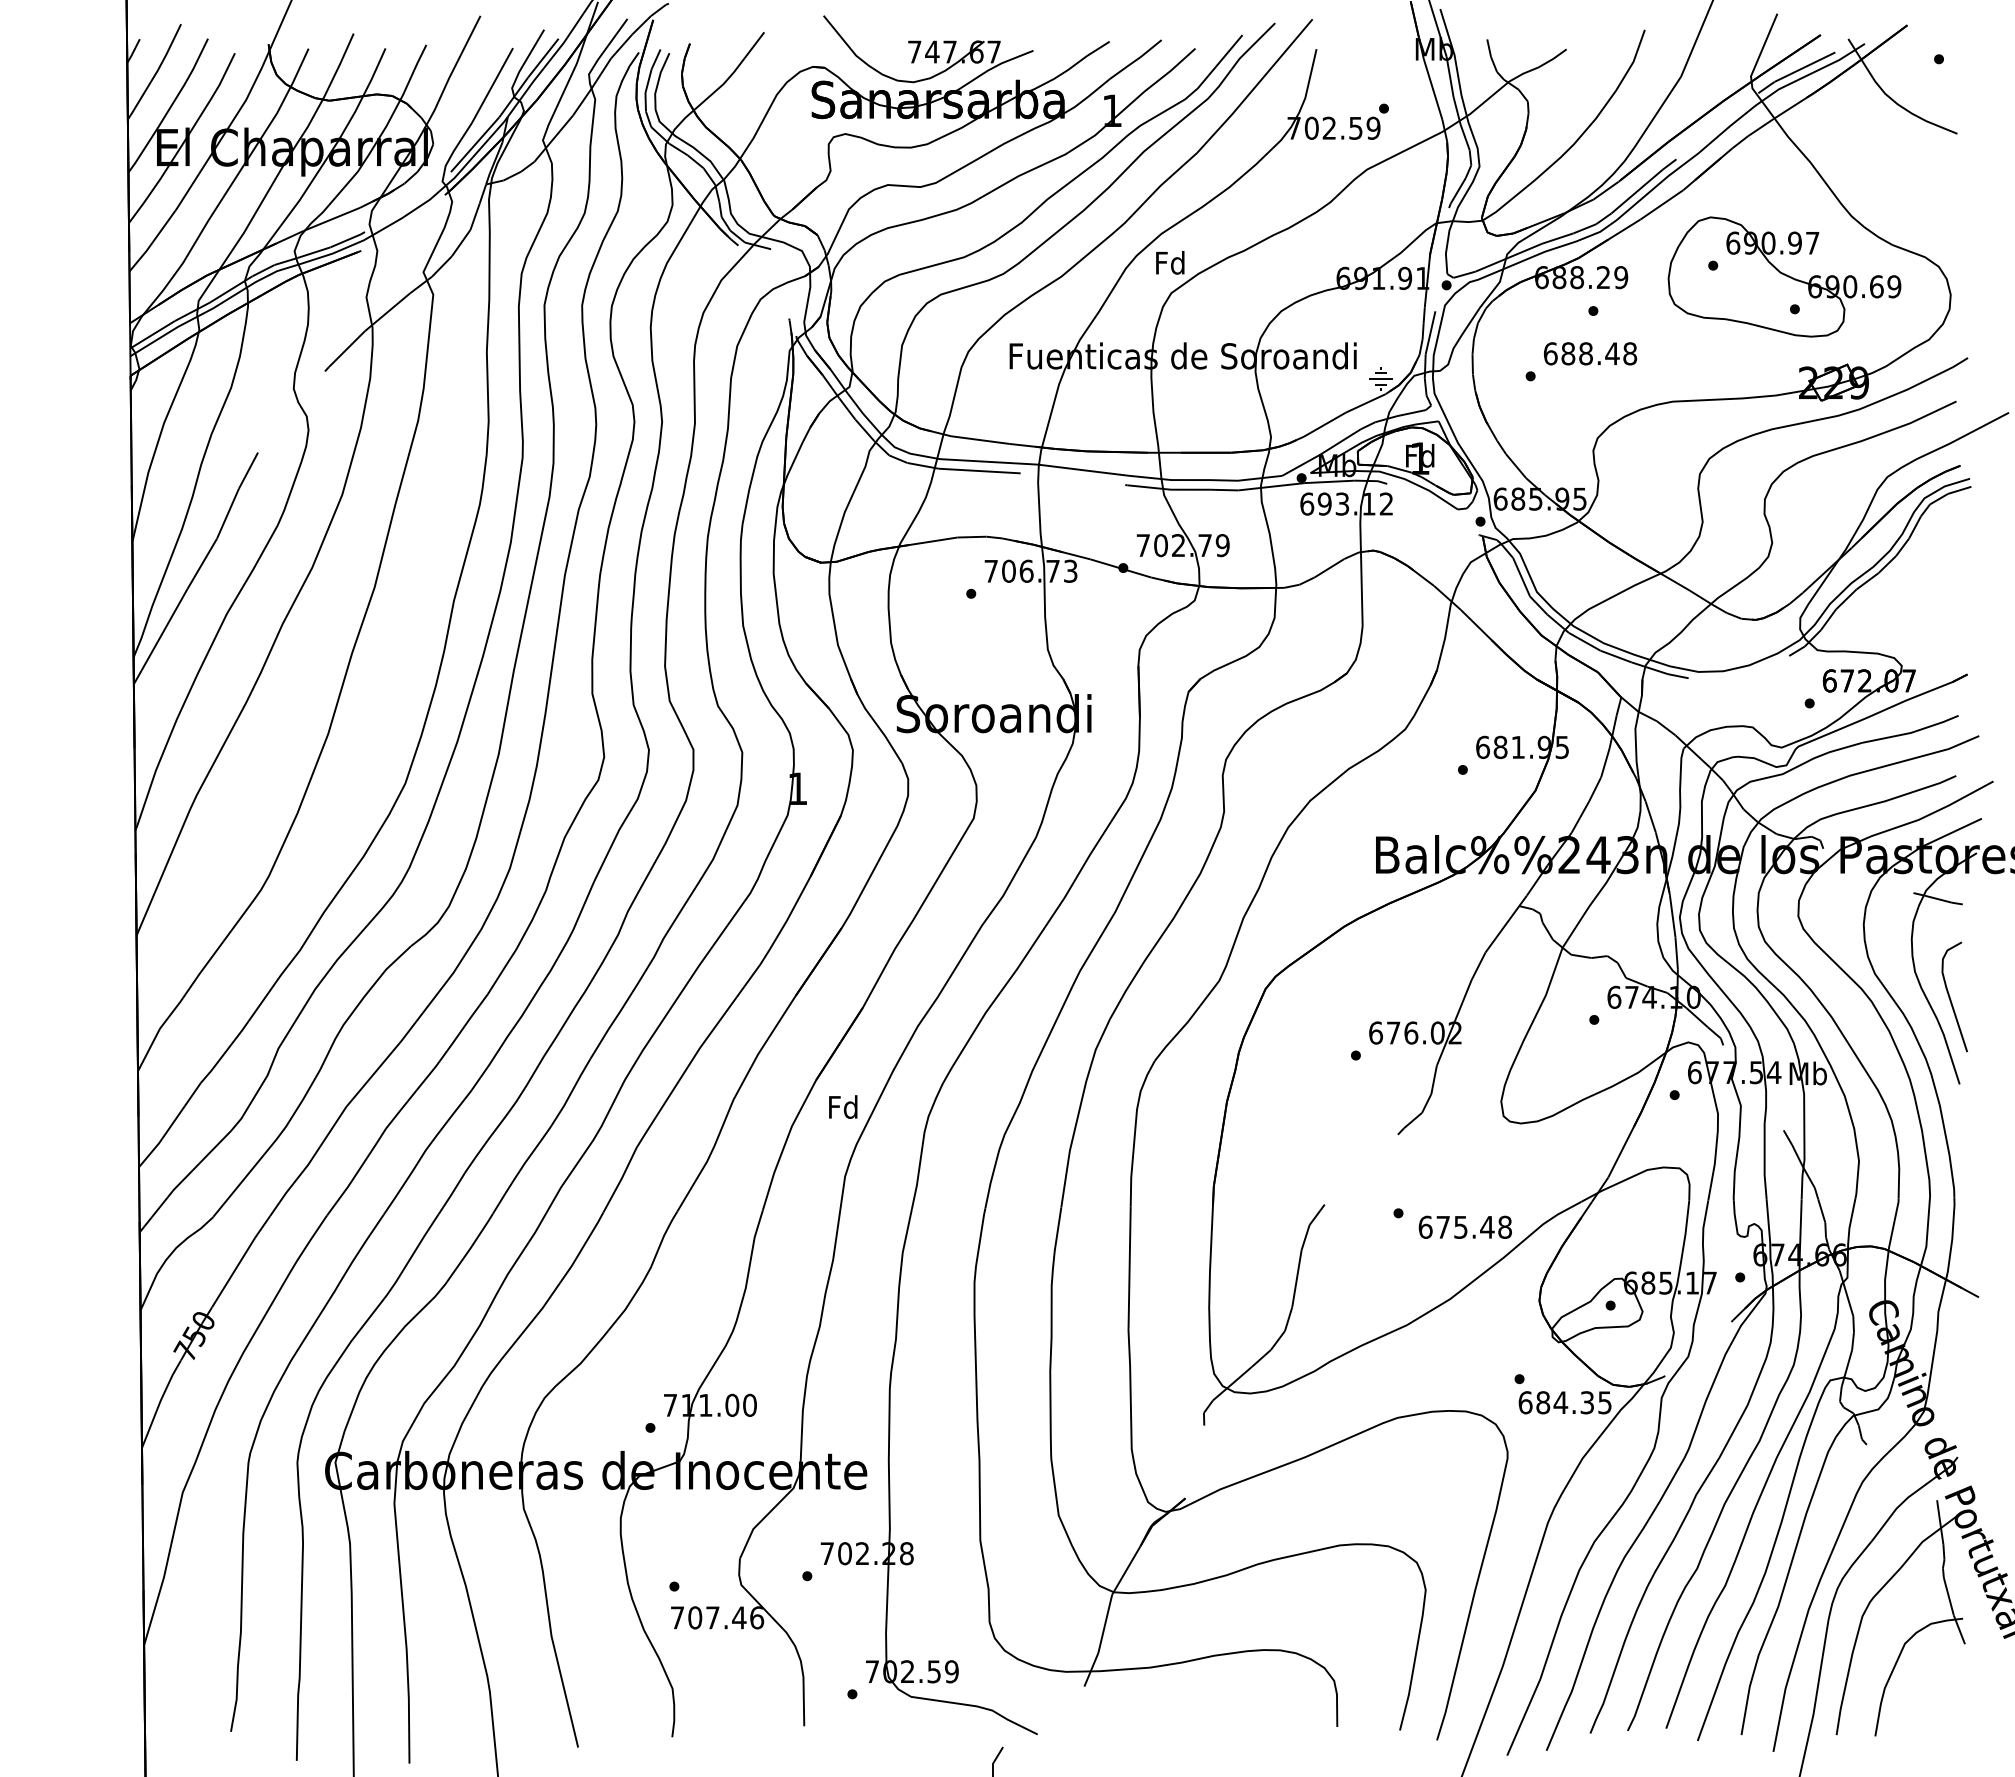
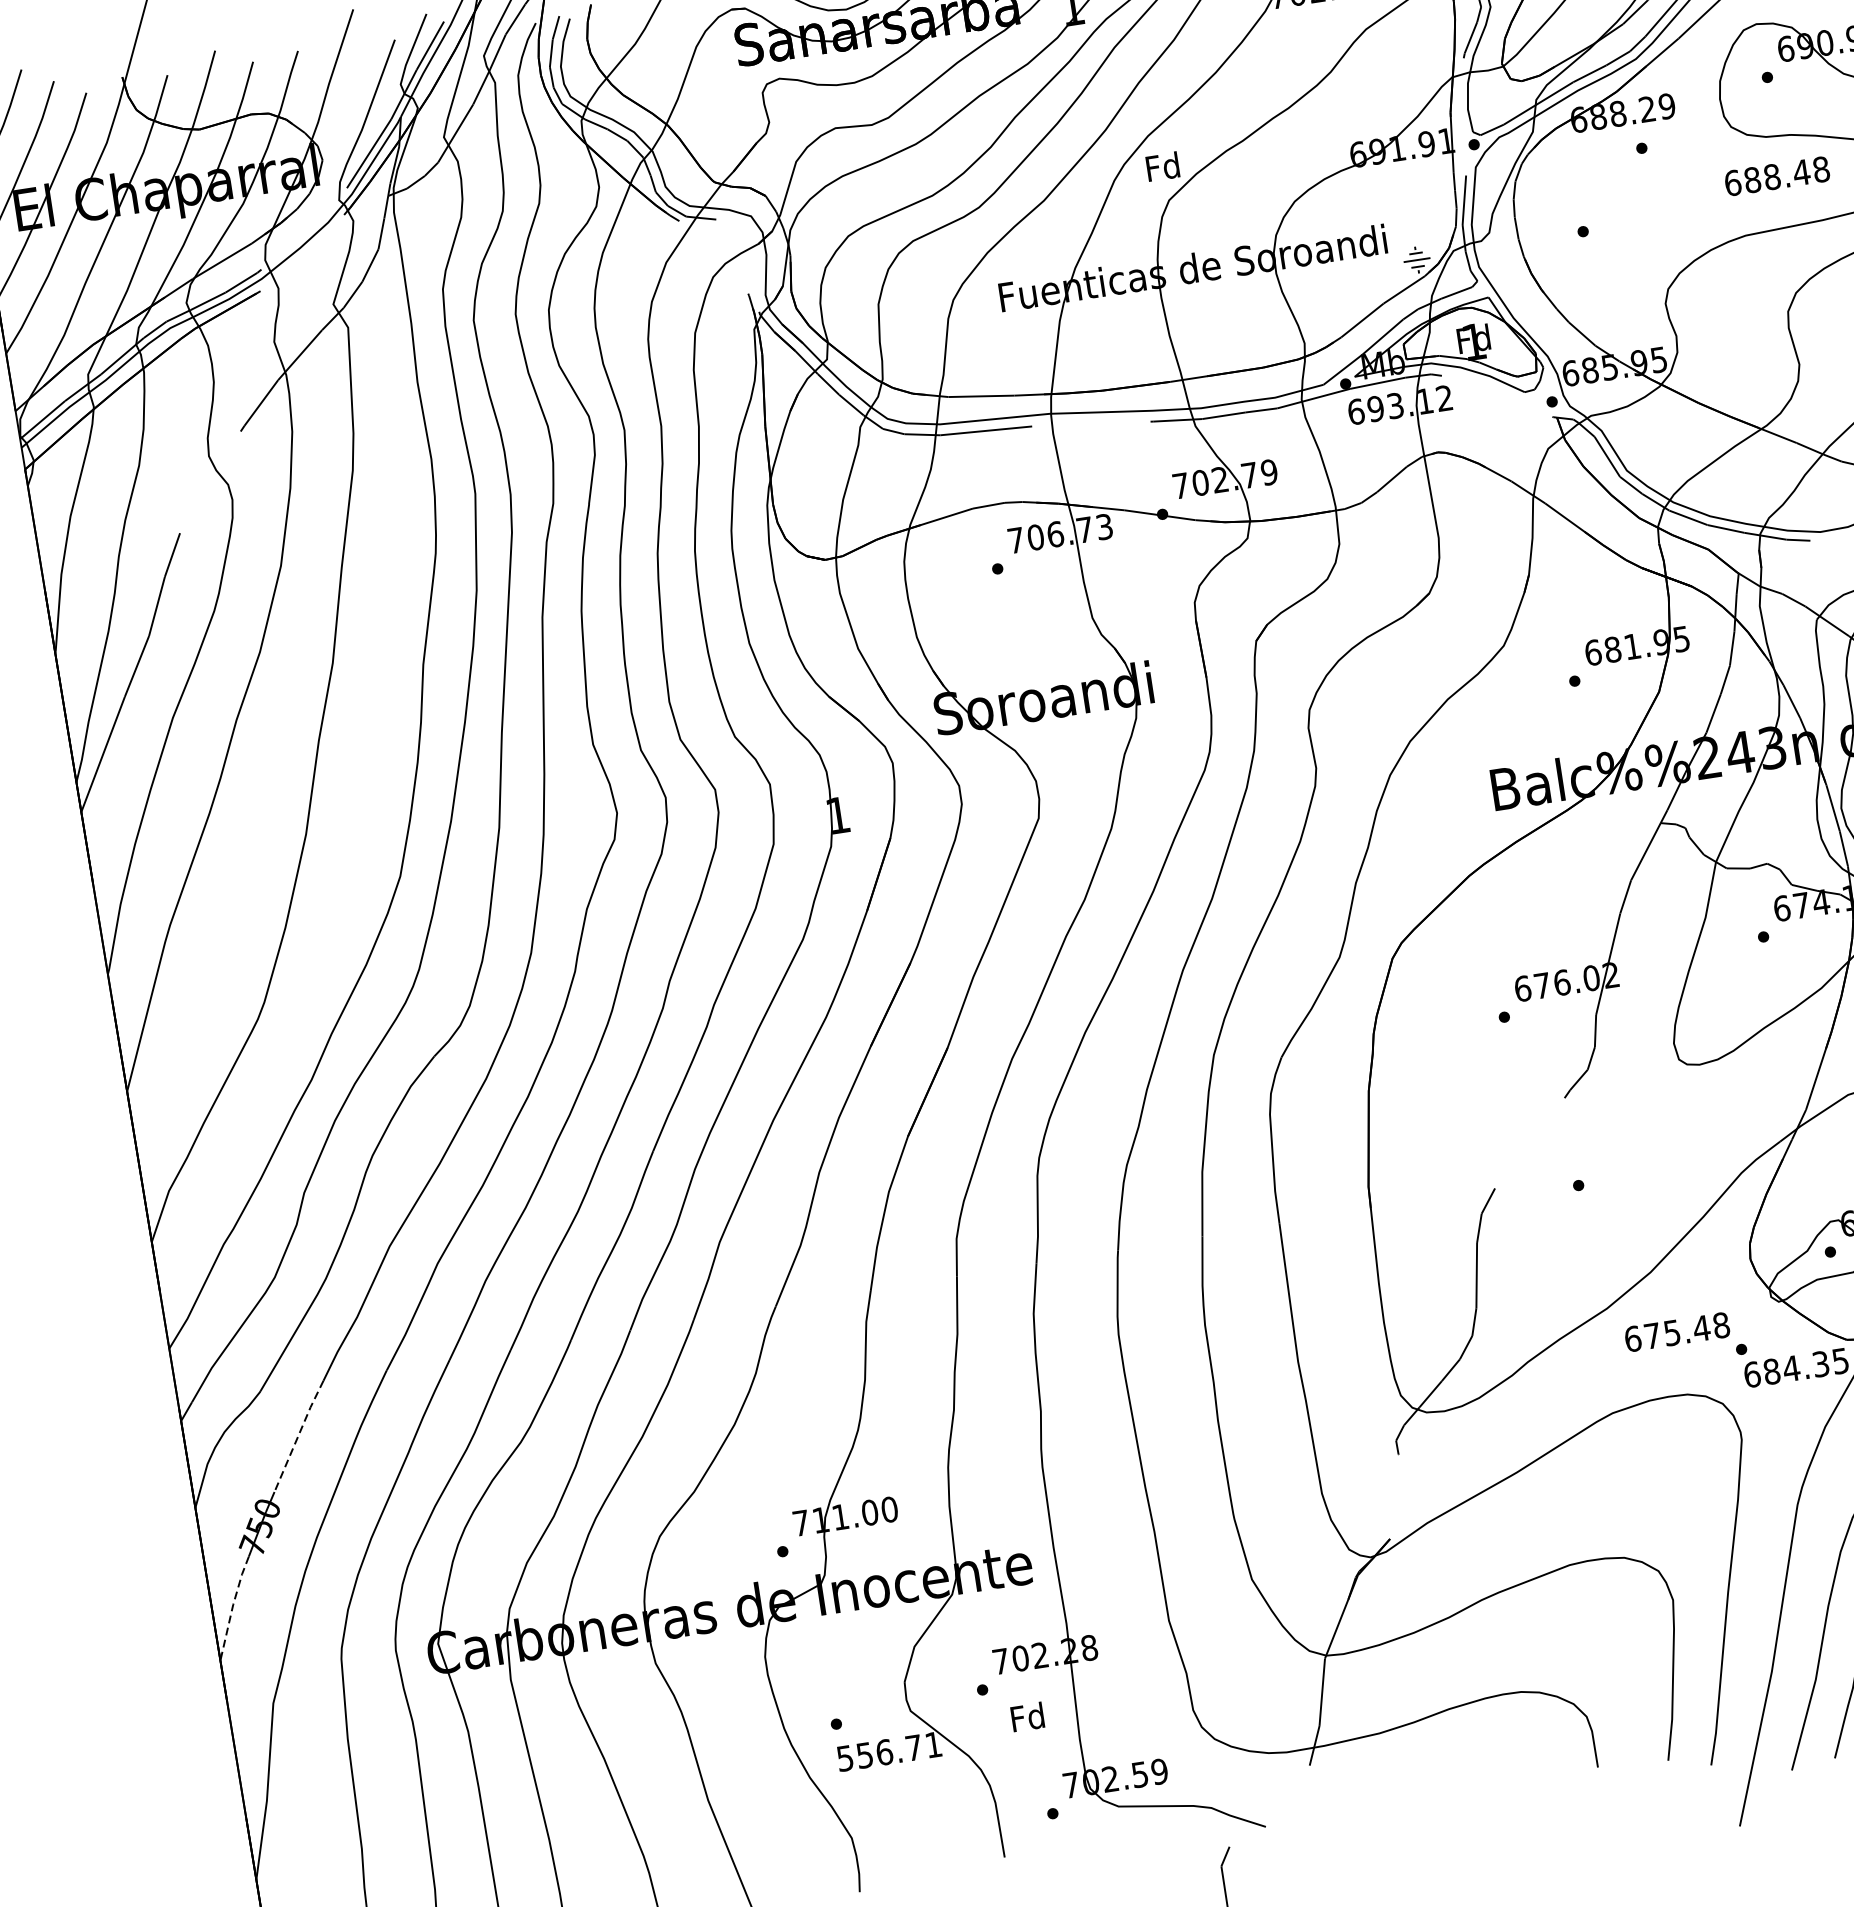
text: (1590, 353) -> (1777, 175), moved
text: (843, 1106) -> (1027, 1716), moved
text: (1464, 1226) -> (1676, 1331), moved
line: (241, 1260) -> (299, 1435), solid -> dashed
line: (160, 1402) -> (233, 1606), solid -> dashed
text: (717, 1617) -> (889, 1751), 707.46 -> 556.71

